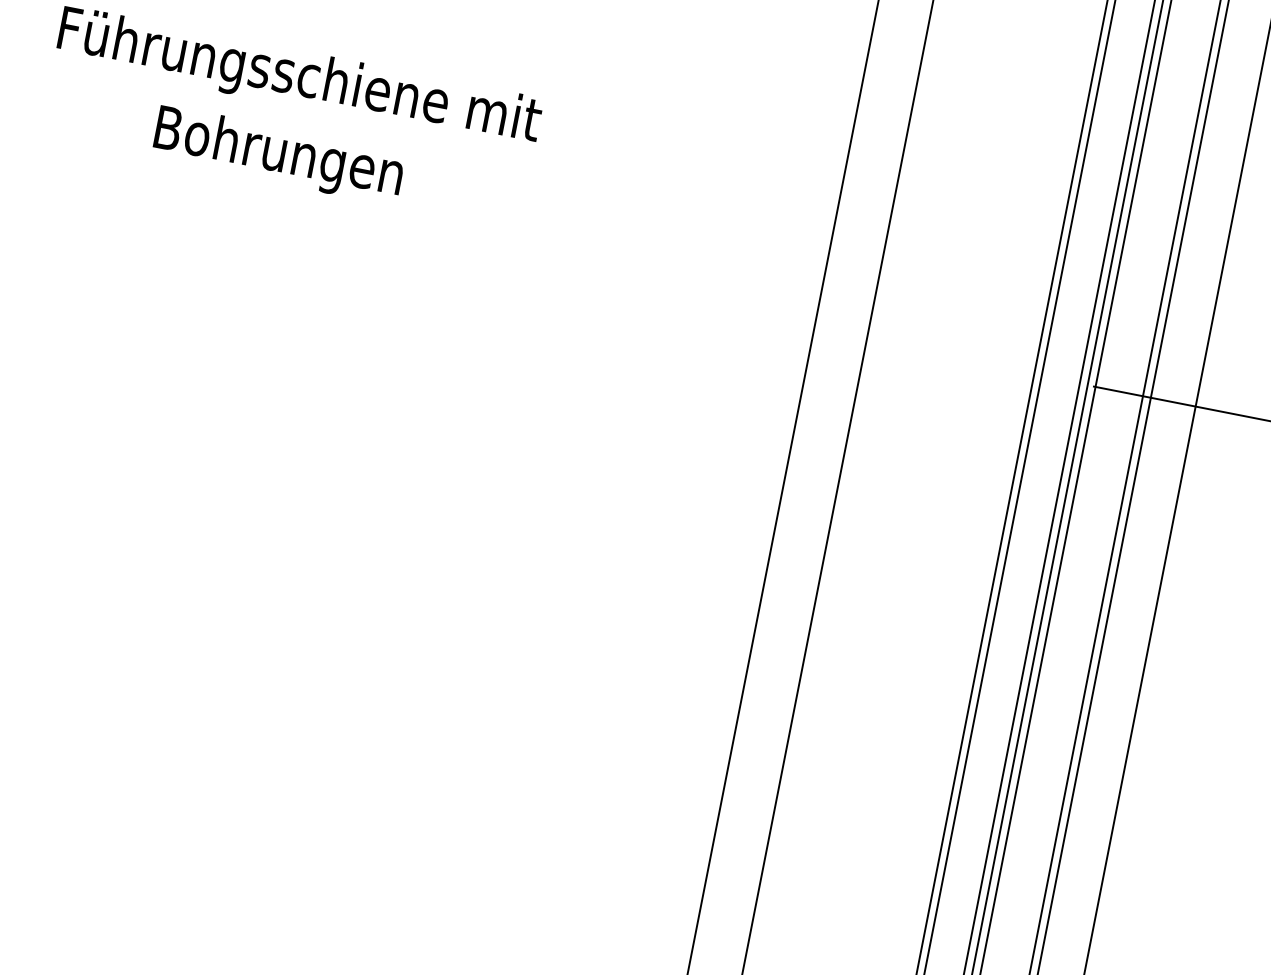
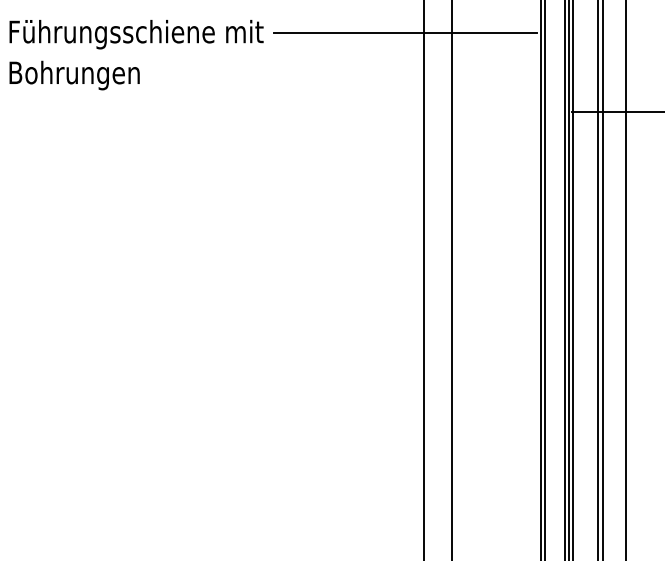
text: (278, 155) -> (74, 75), moved
line: (808, 174) -> (405, 32), added

